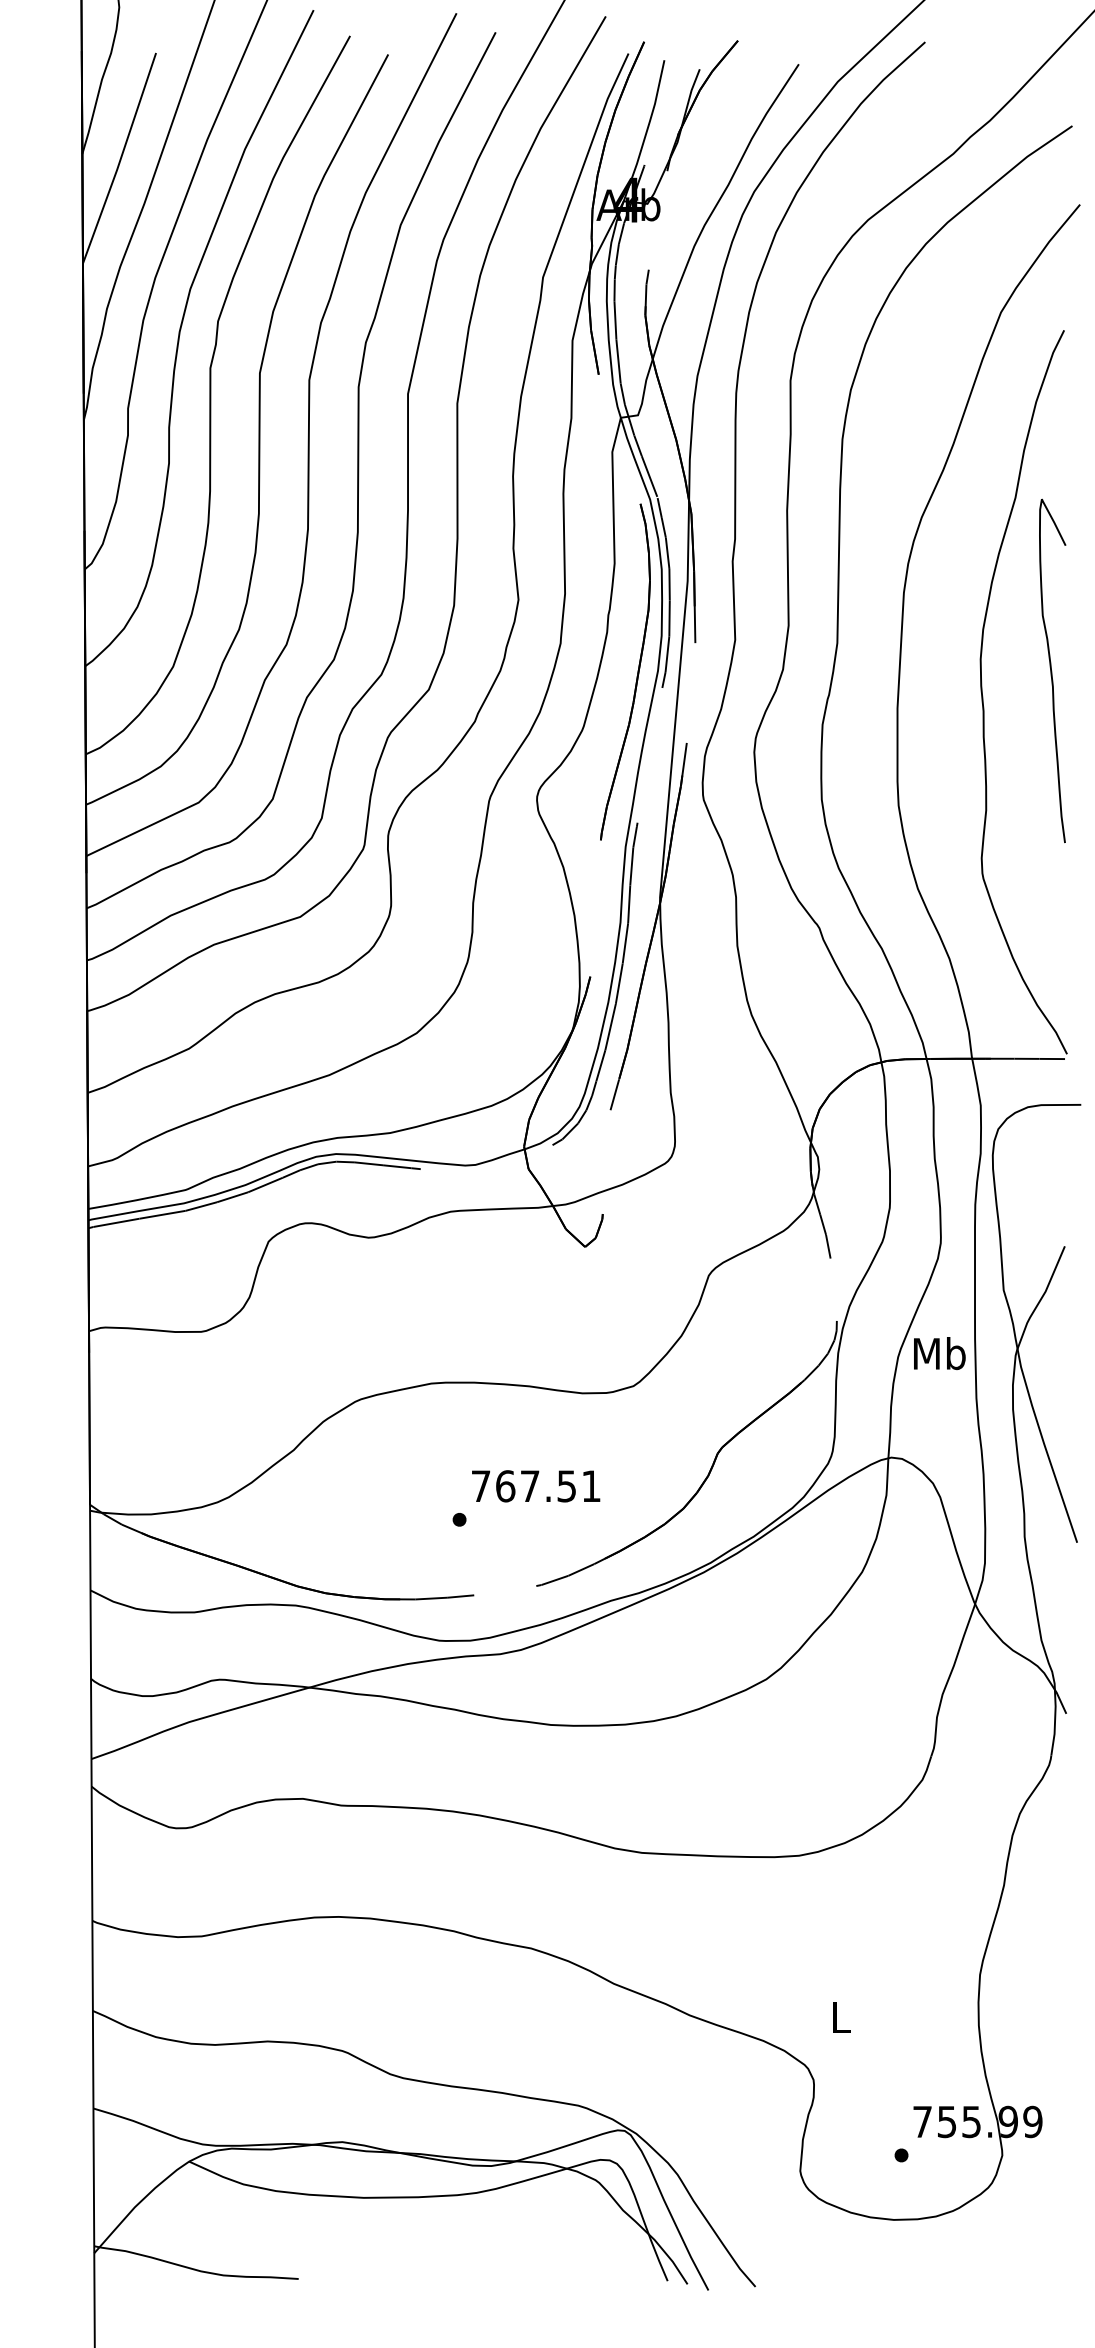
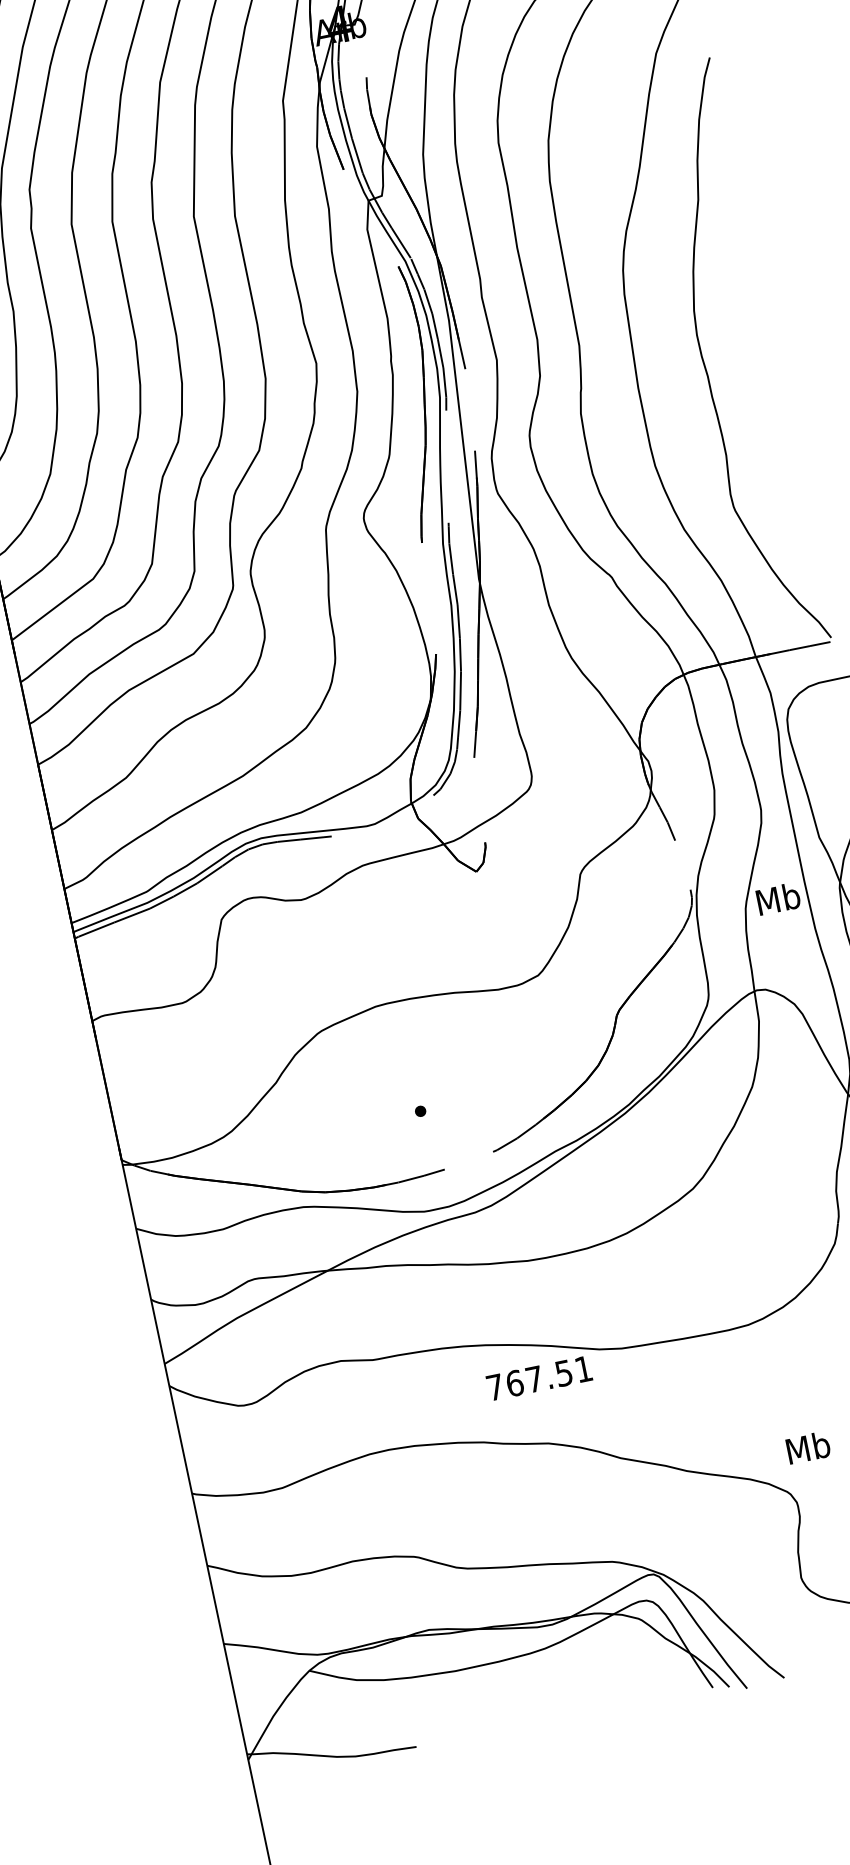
curve: (1051, 670) -> (755, 332), removed
text: (536, 1486) -> (539, 1378), moved
text: (840, 2016) -> (808, 1447), L -> Mb

